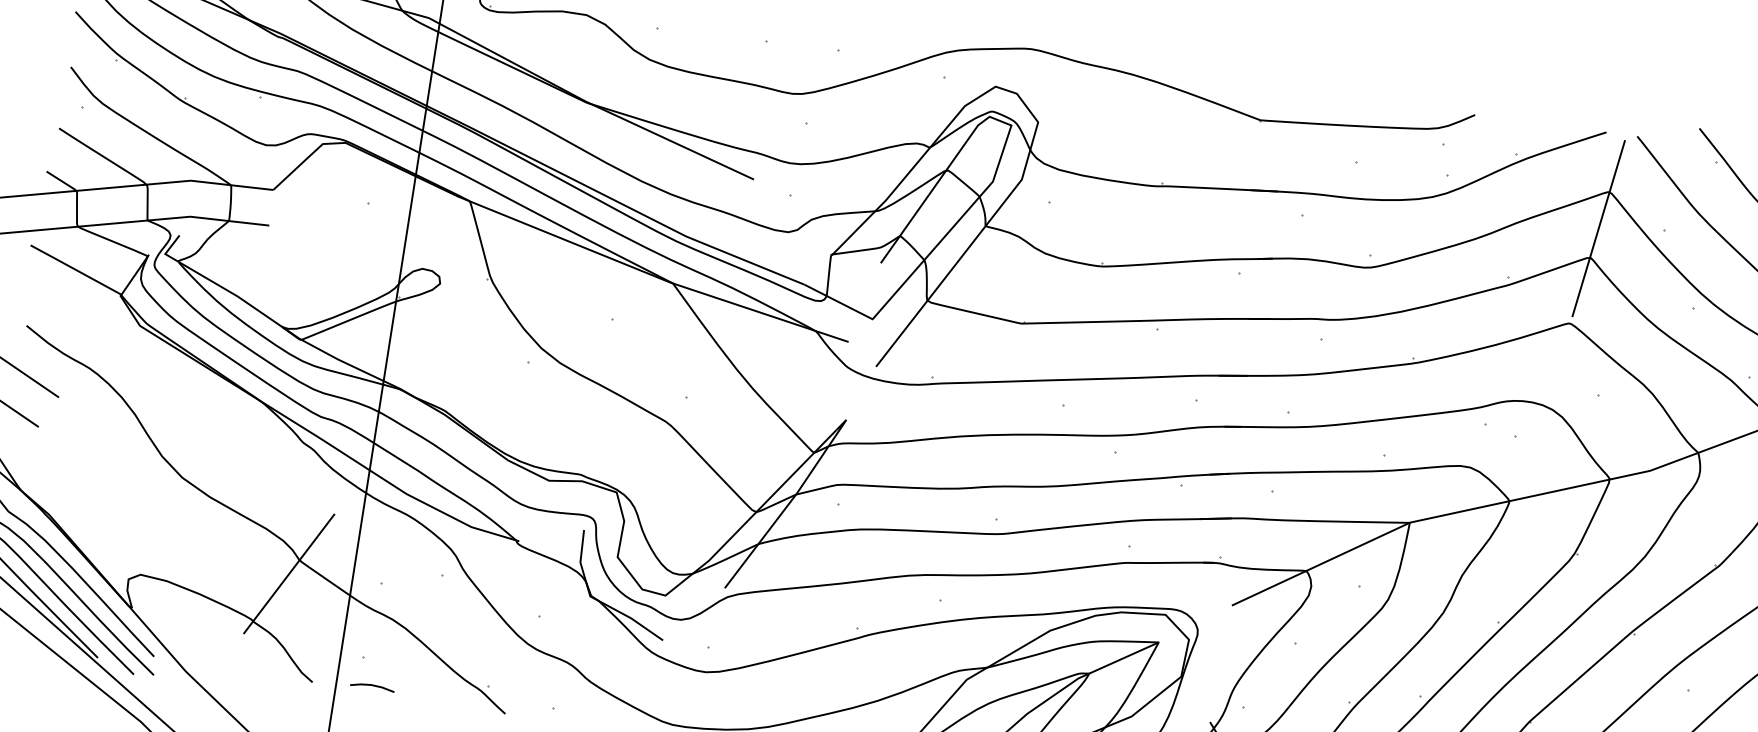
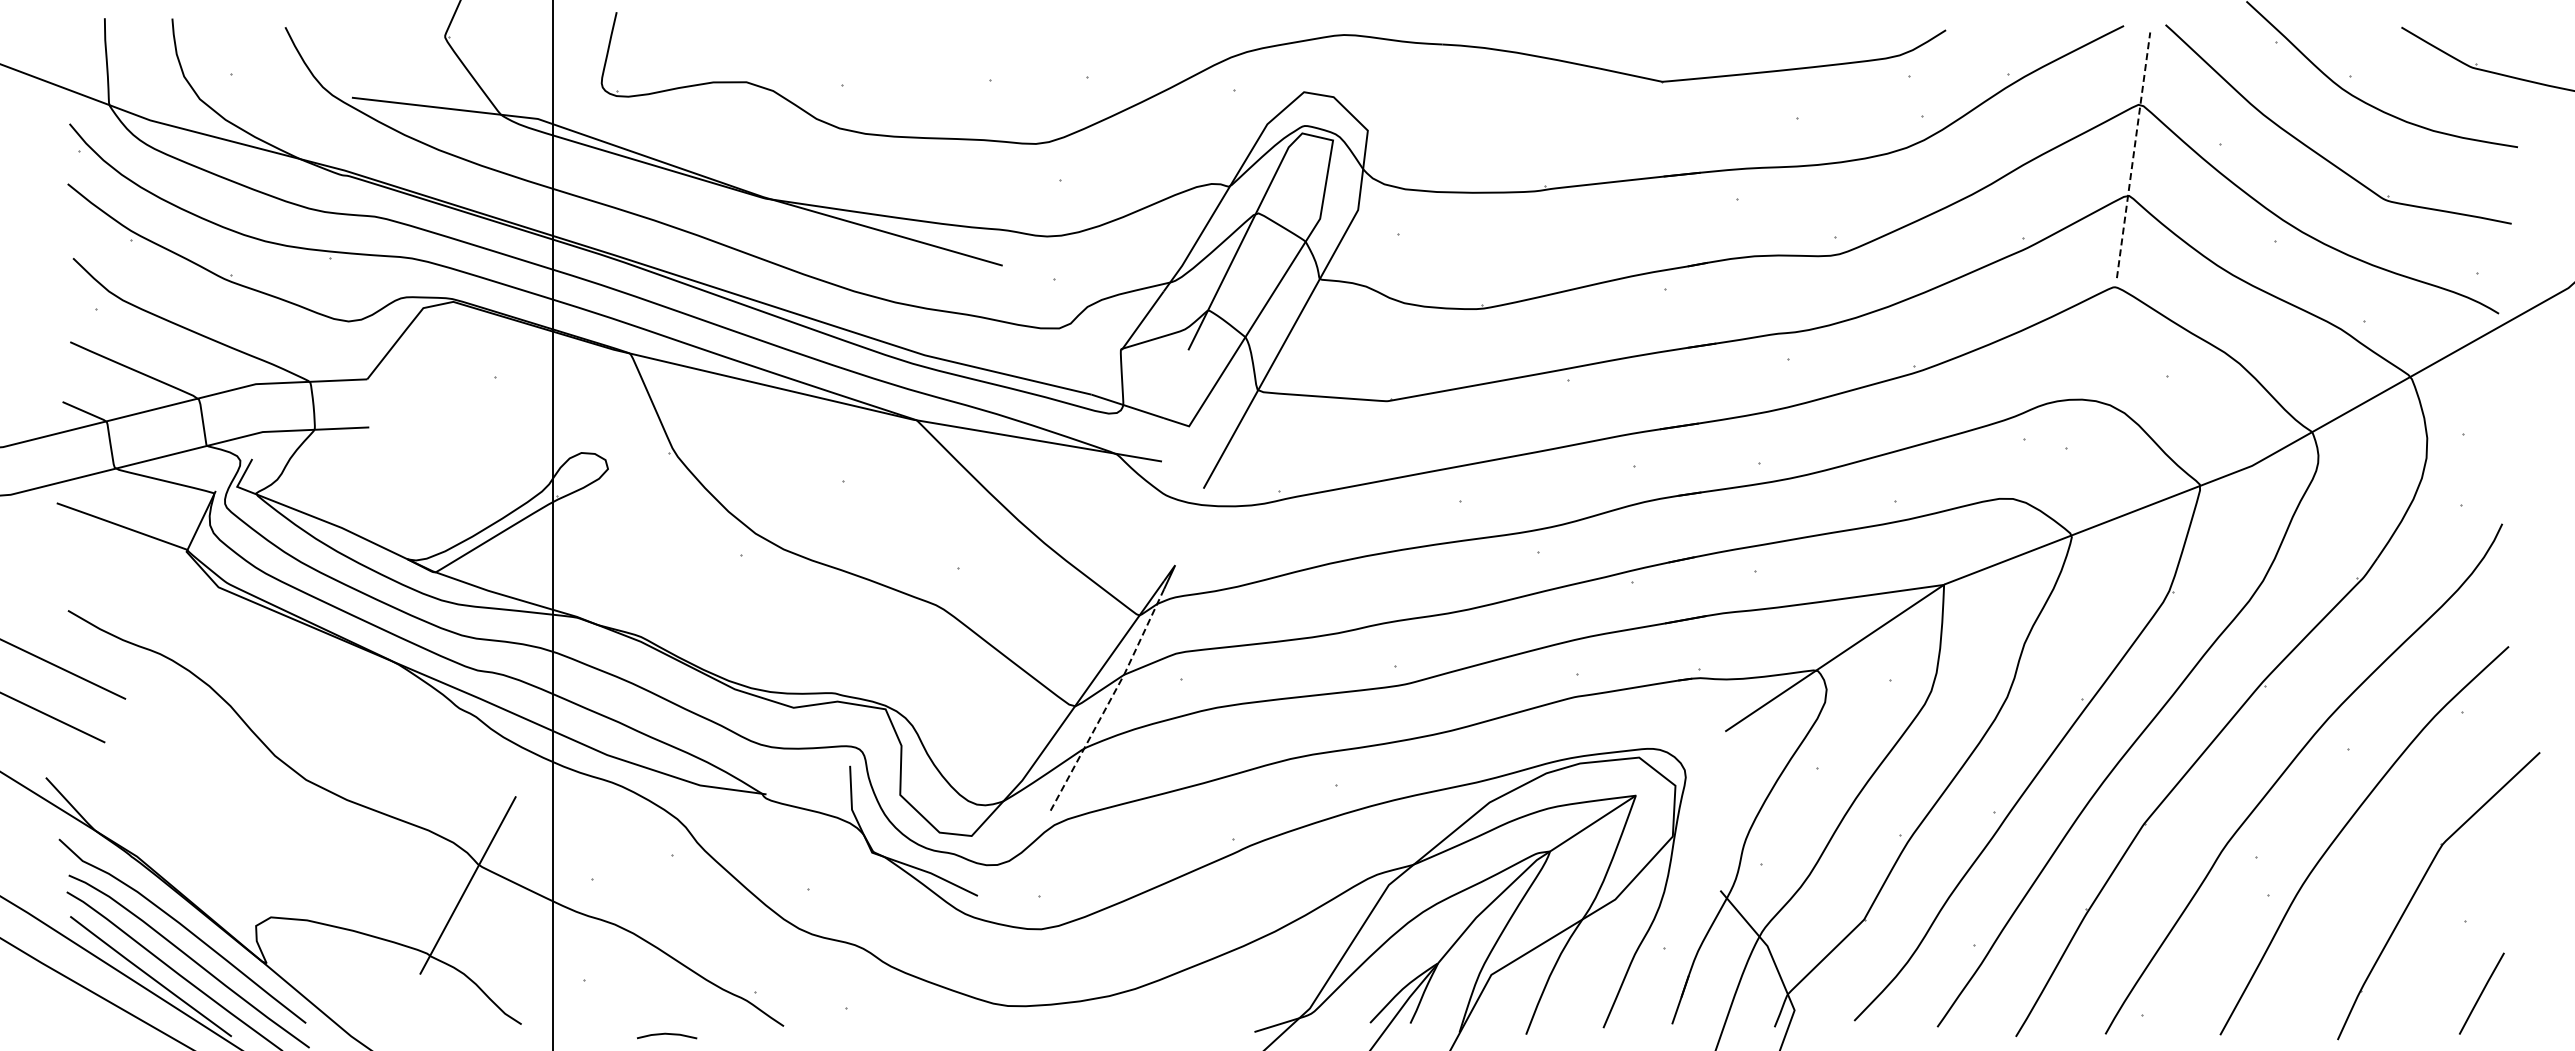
line: (1598, 228) -> (2133, 155), solid -> dashed
line: (782, 513) -> (1109, 702), solid -> dashed
line: (373, 685) -> (667, 1034), moved

